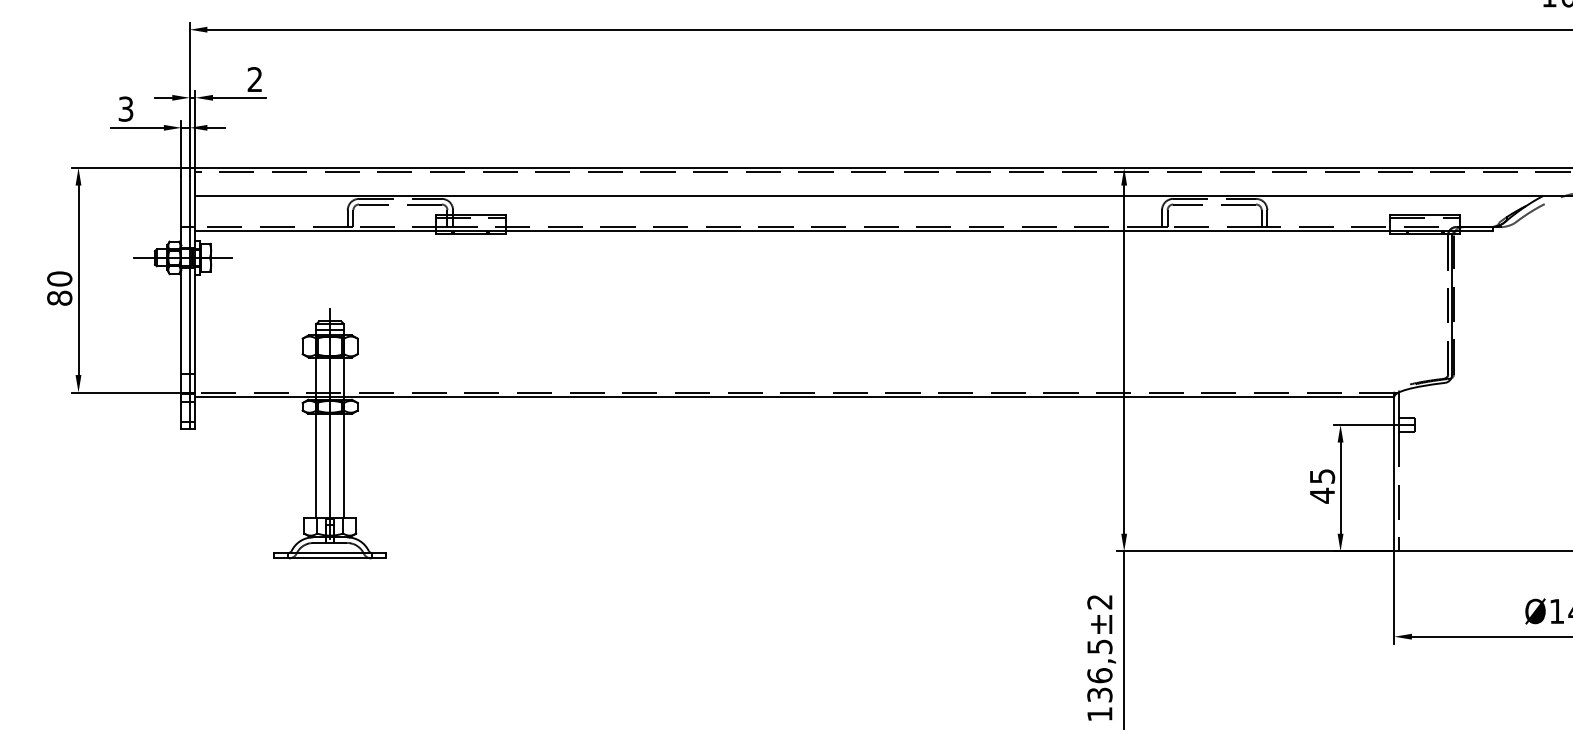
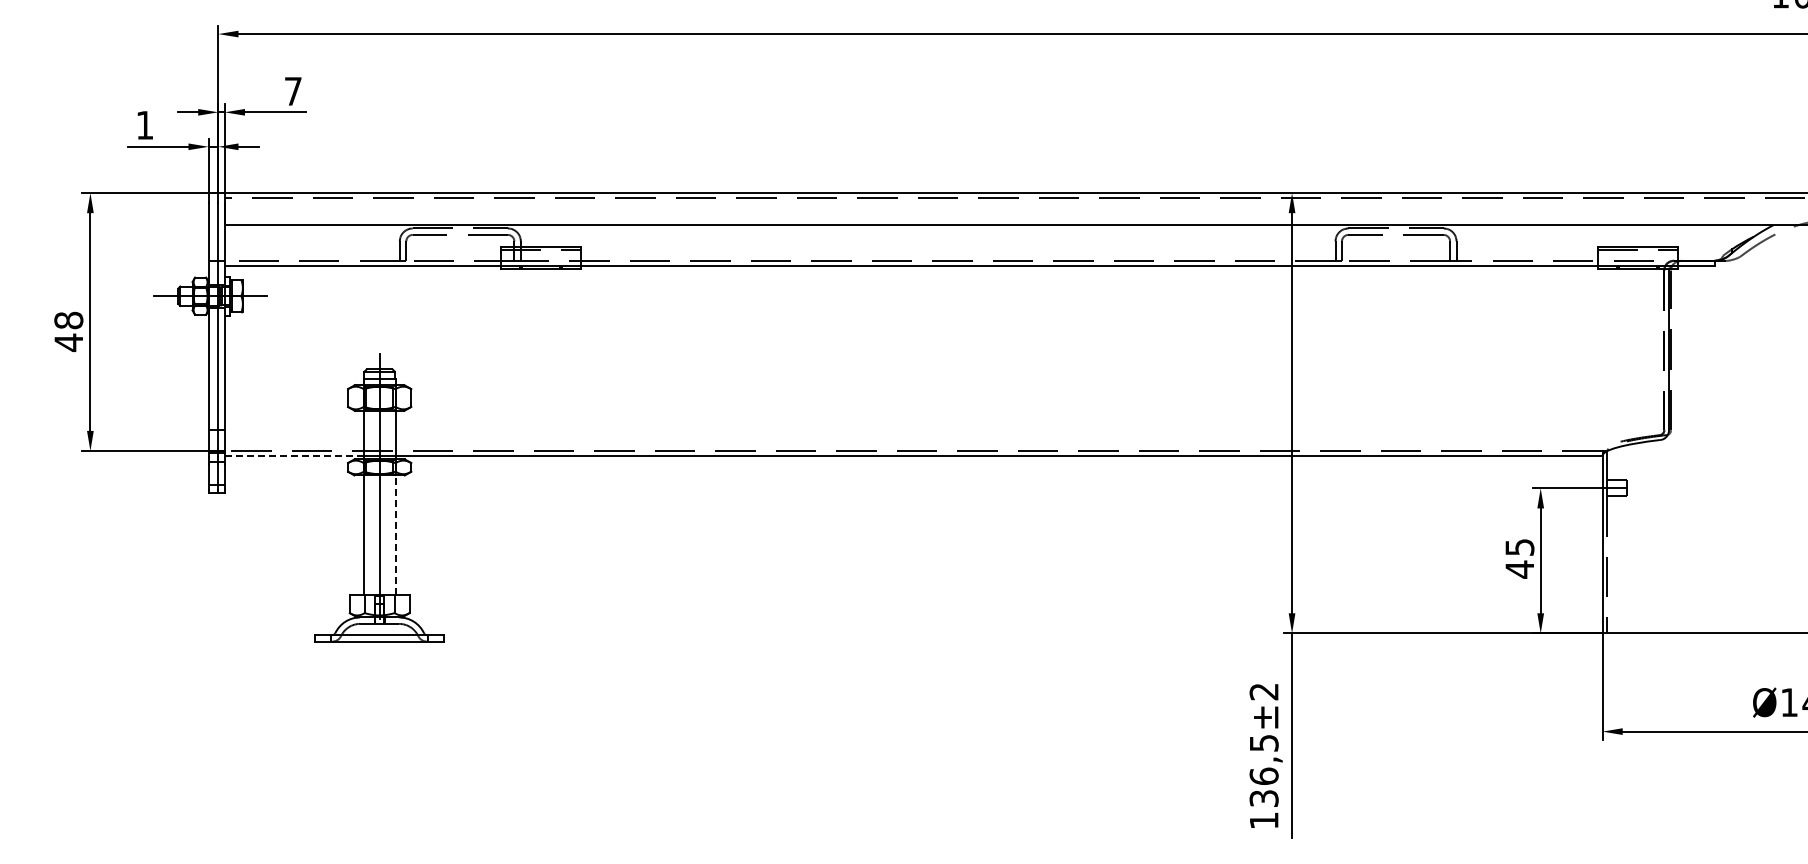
text: (254, 78) -> (292, 90), 2 -> 7
text: (125, 108) -> (144, 124), 3 -> 1
text: (59, 288) -> (68, 331), 80 -> 48
line: (255, 396) -> (293, 455), solid -> dashed
line: (344, 466) -> (395, 535), solid -> dashed

